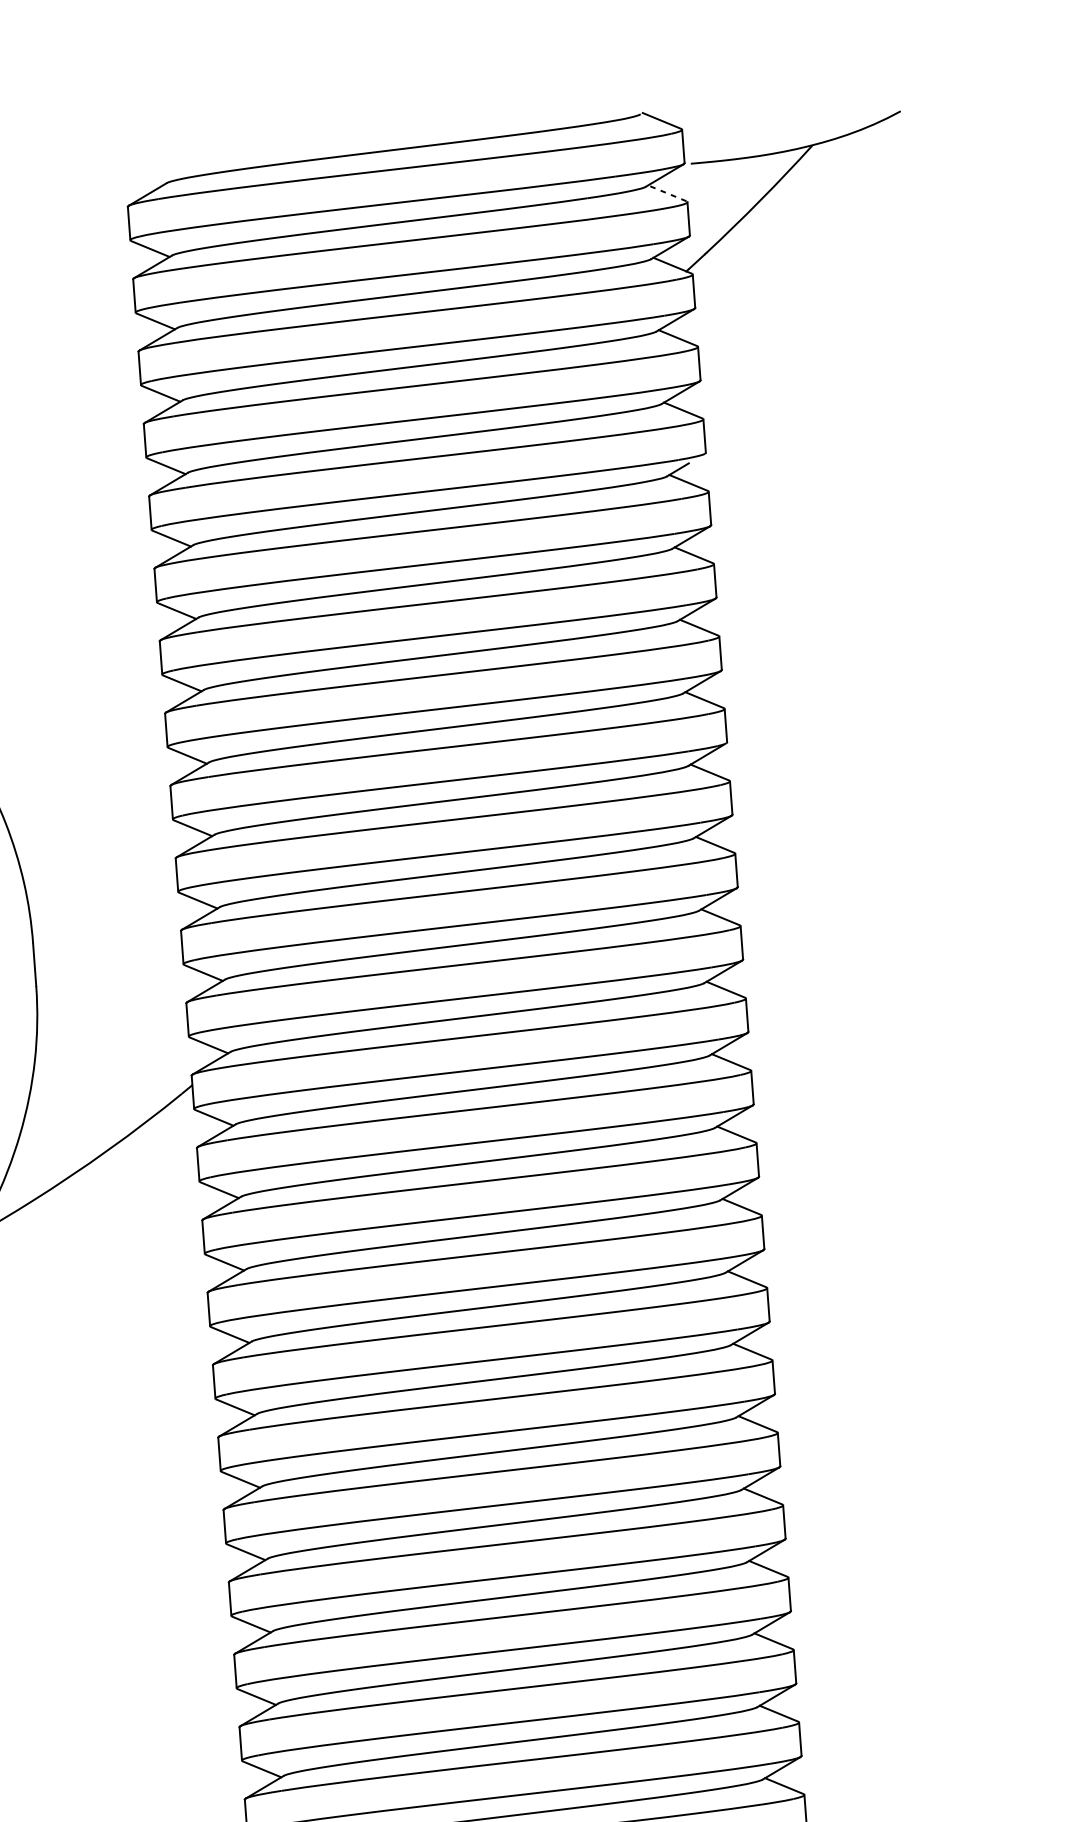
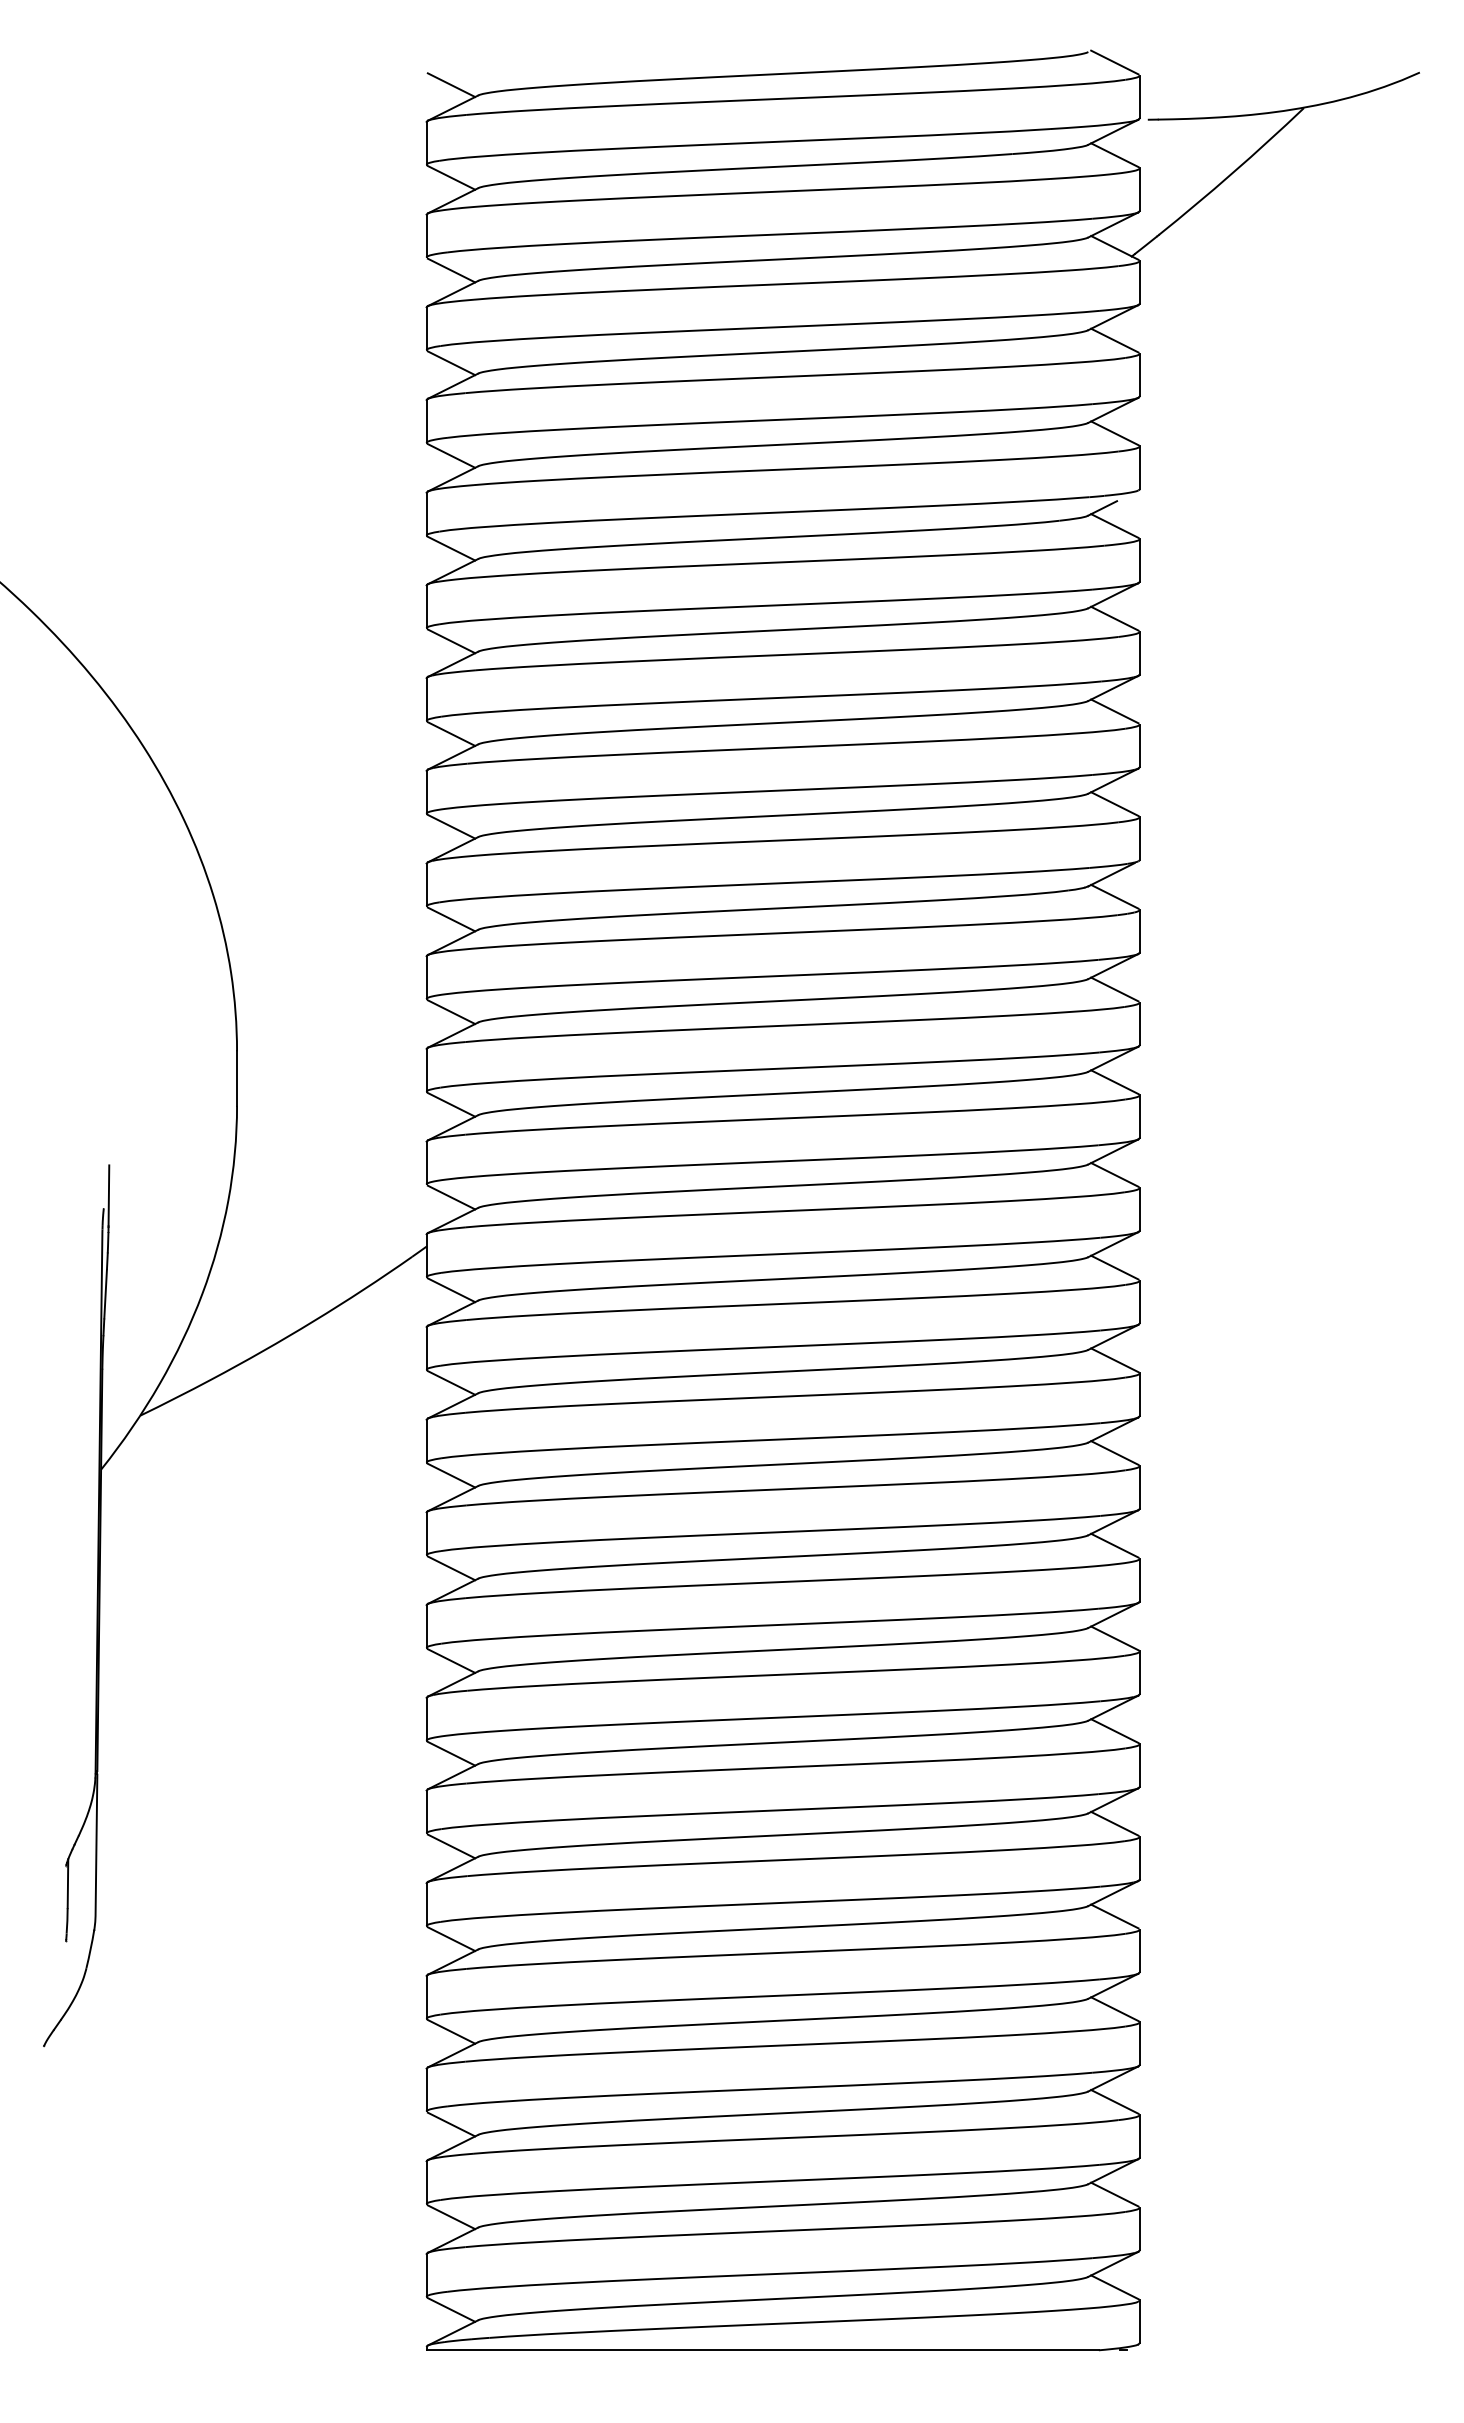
line: (145, 176) -> (451, 85), added
line: (667, 193) -> (1114, 155), dashed -> solid

